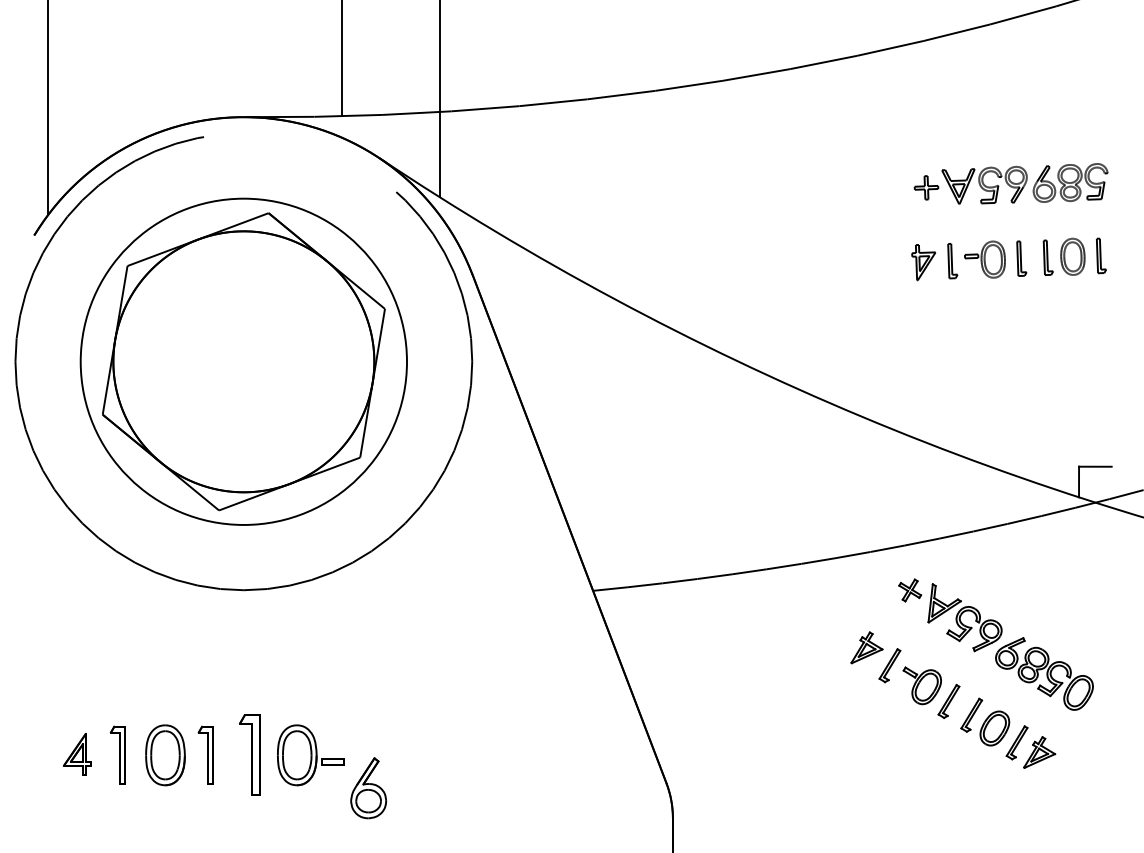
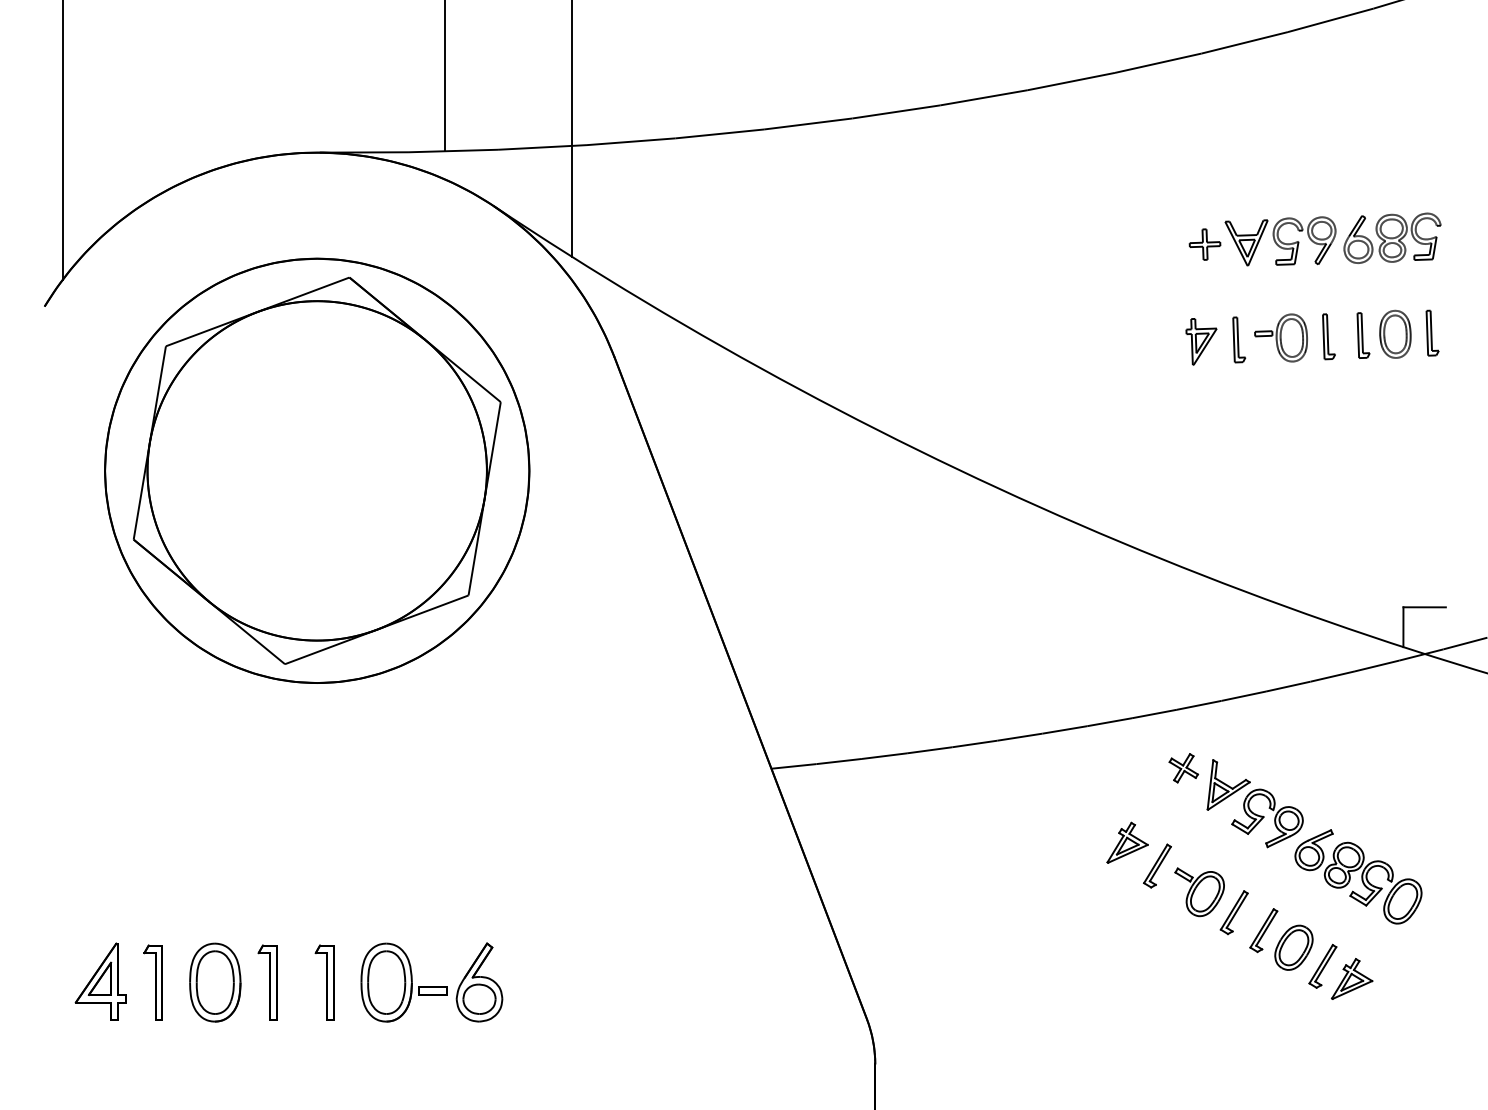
circle: (244, 361) -> (317, 470), size x0.71
part: (77, 754) -> (100, 981), size x1.43
part: (249, 755) -> (324, 982), size x0.71
part: (368, 788) -> (479, 982), moved

